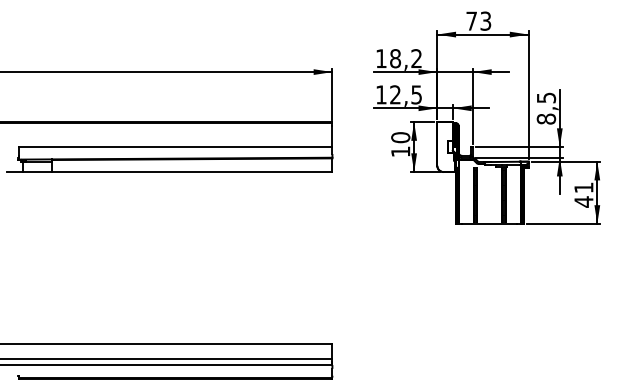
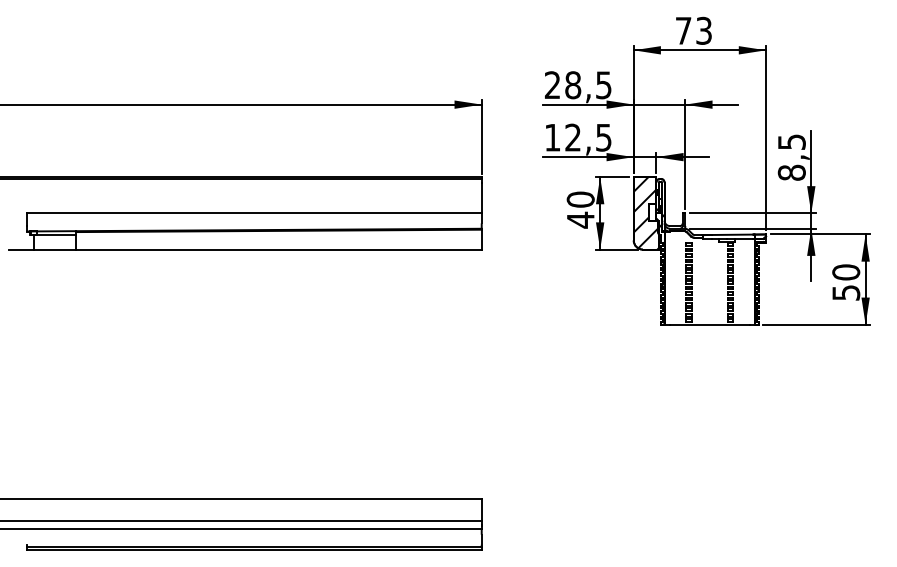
text: (398, 58) -> (577, 84), 18,2 -> 28,5
hatch: (445, 147) -> (645, 213), added
text: (400, 151) -> (580, 219), 10 -> 40
text: (583, 194) -> (845, 282), 41 -> 50

